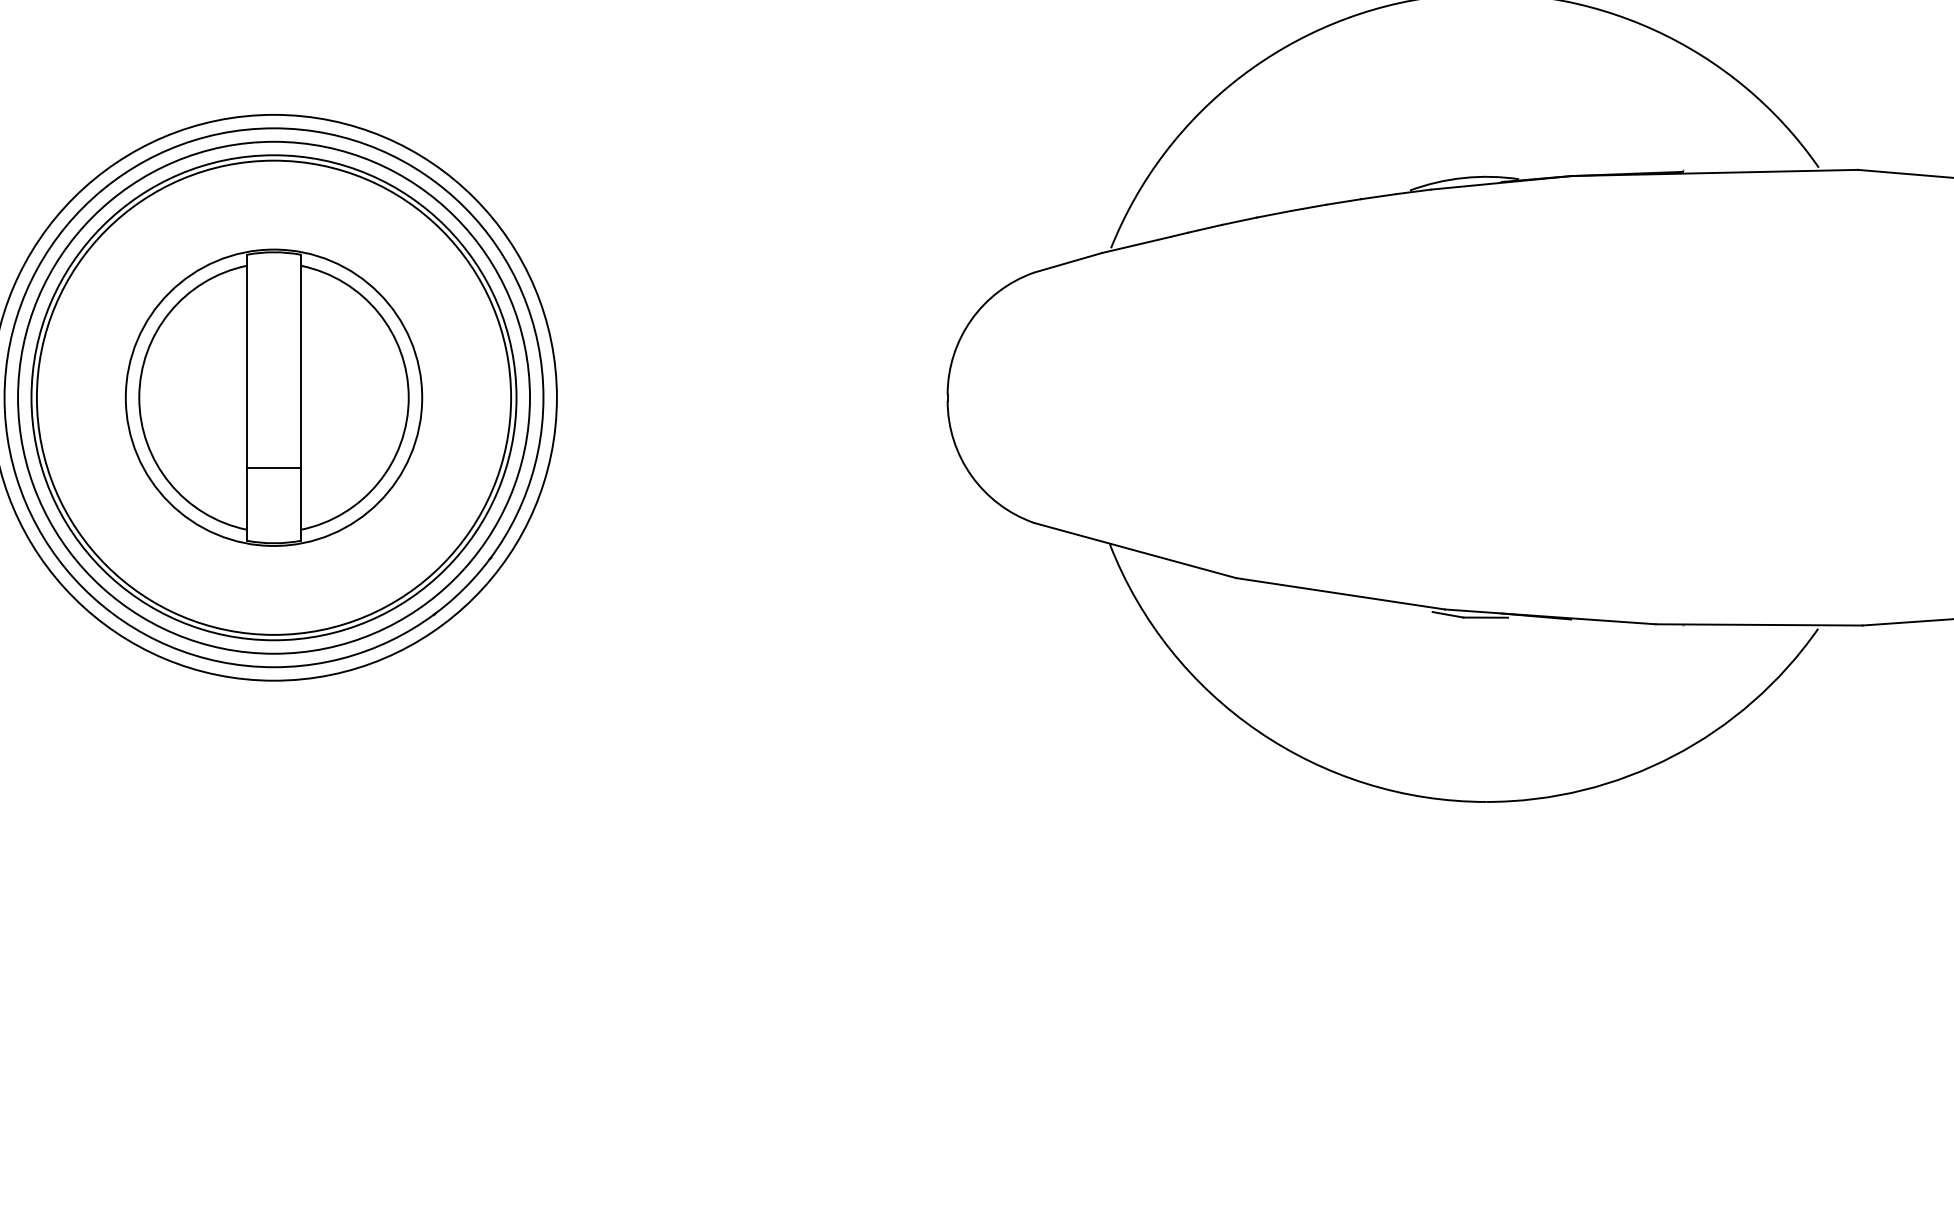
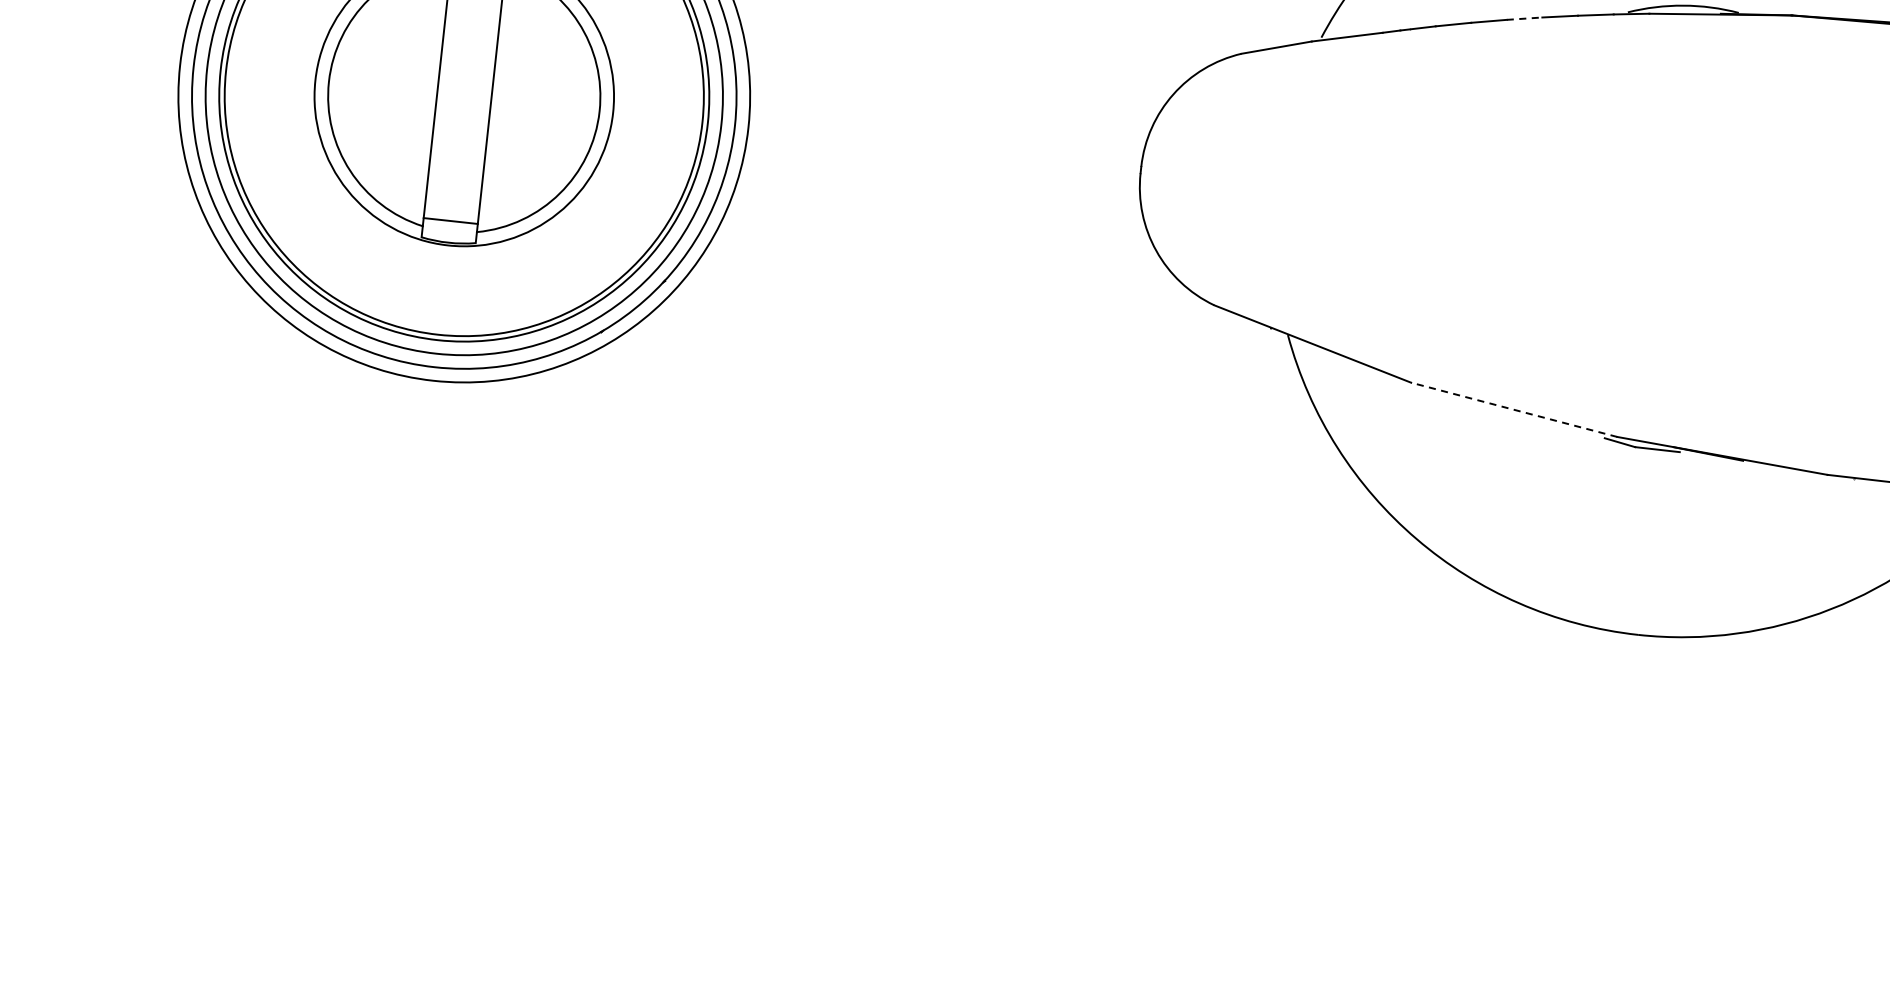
line: (1308, 207) -> (1524, 18), solid -> dashed
line: (273, 467) -> (450, 220), moved
line: (1340, 593) -> (1514, 409), solid -> dashed

